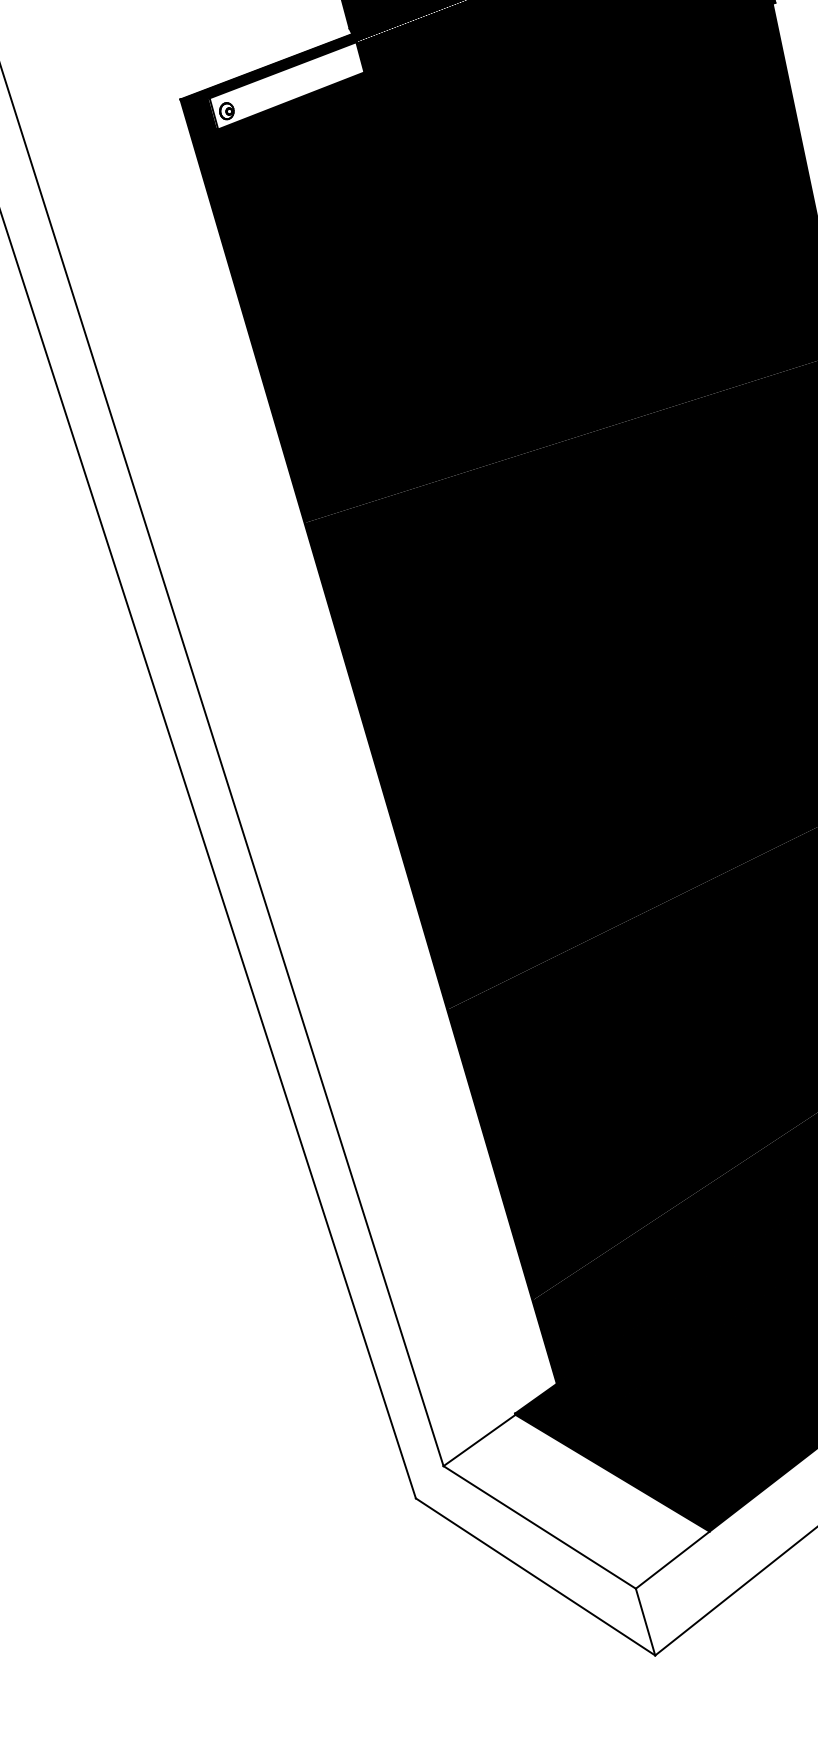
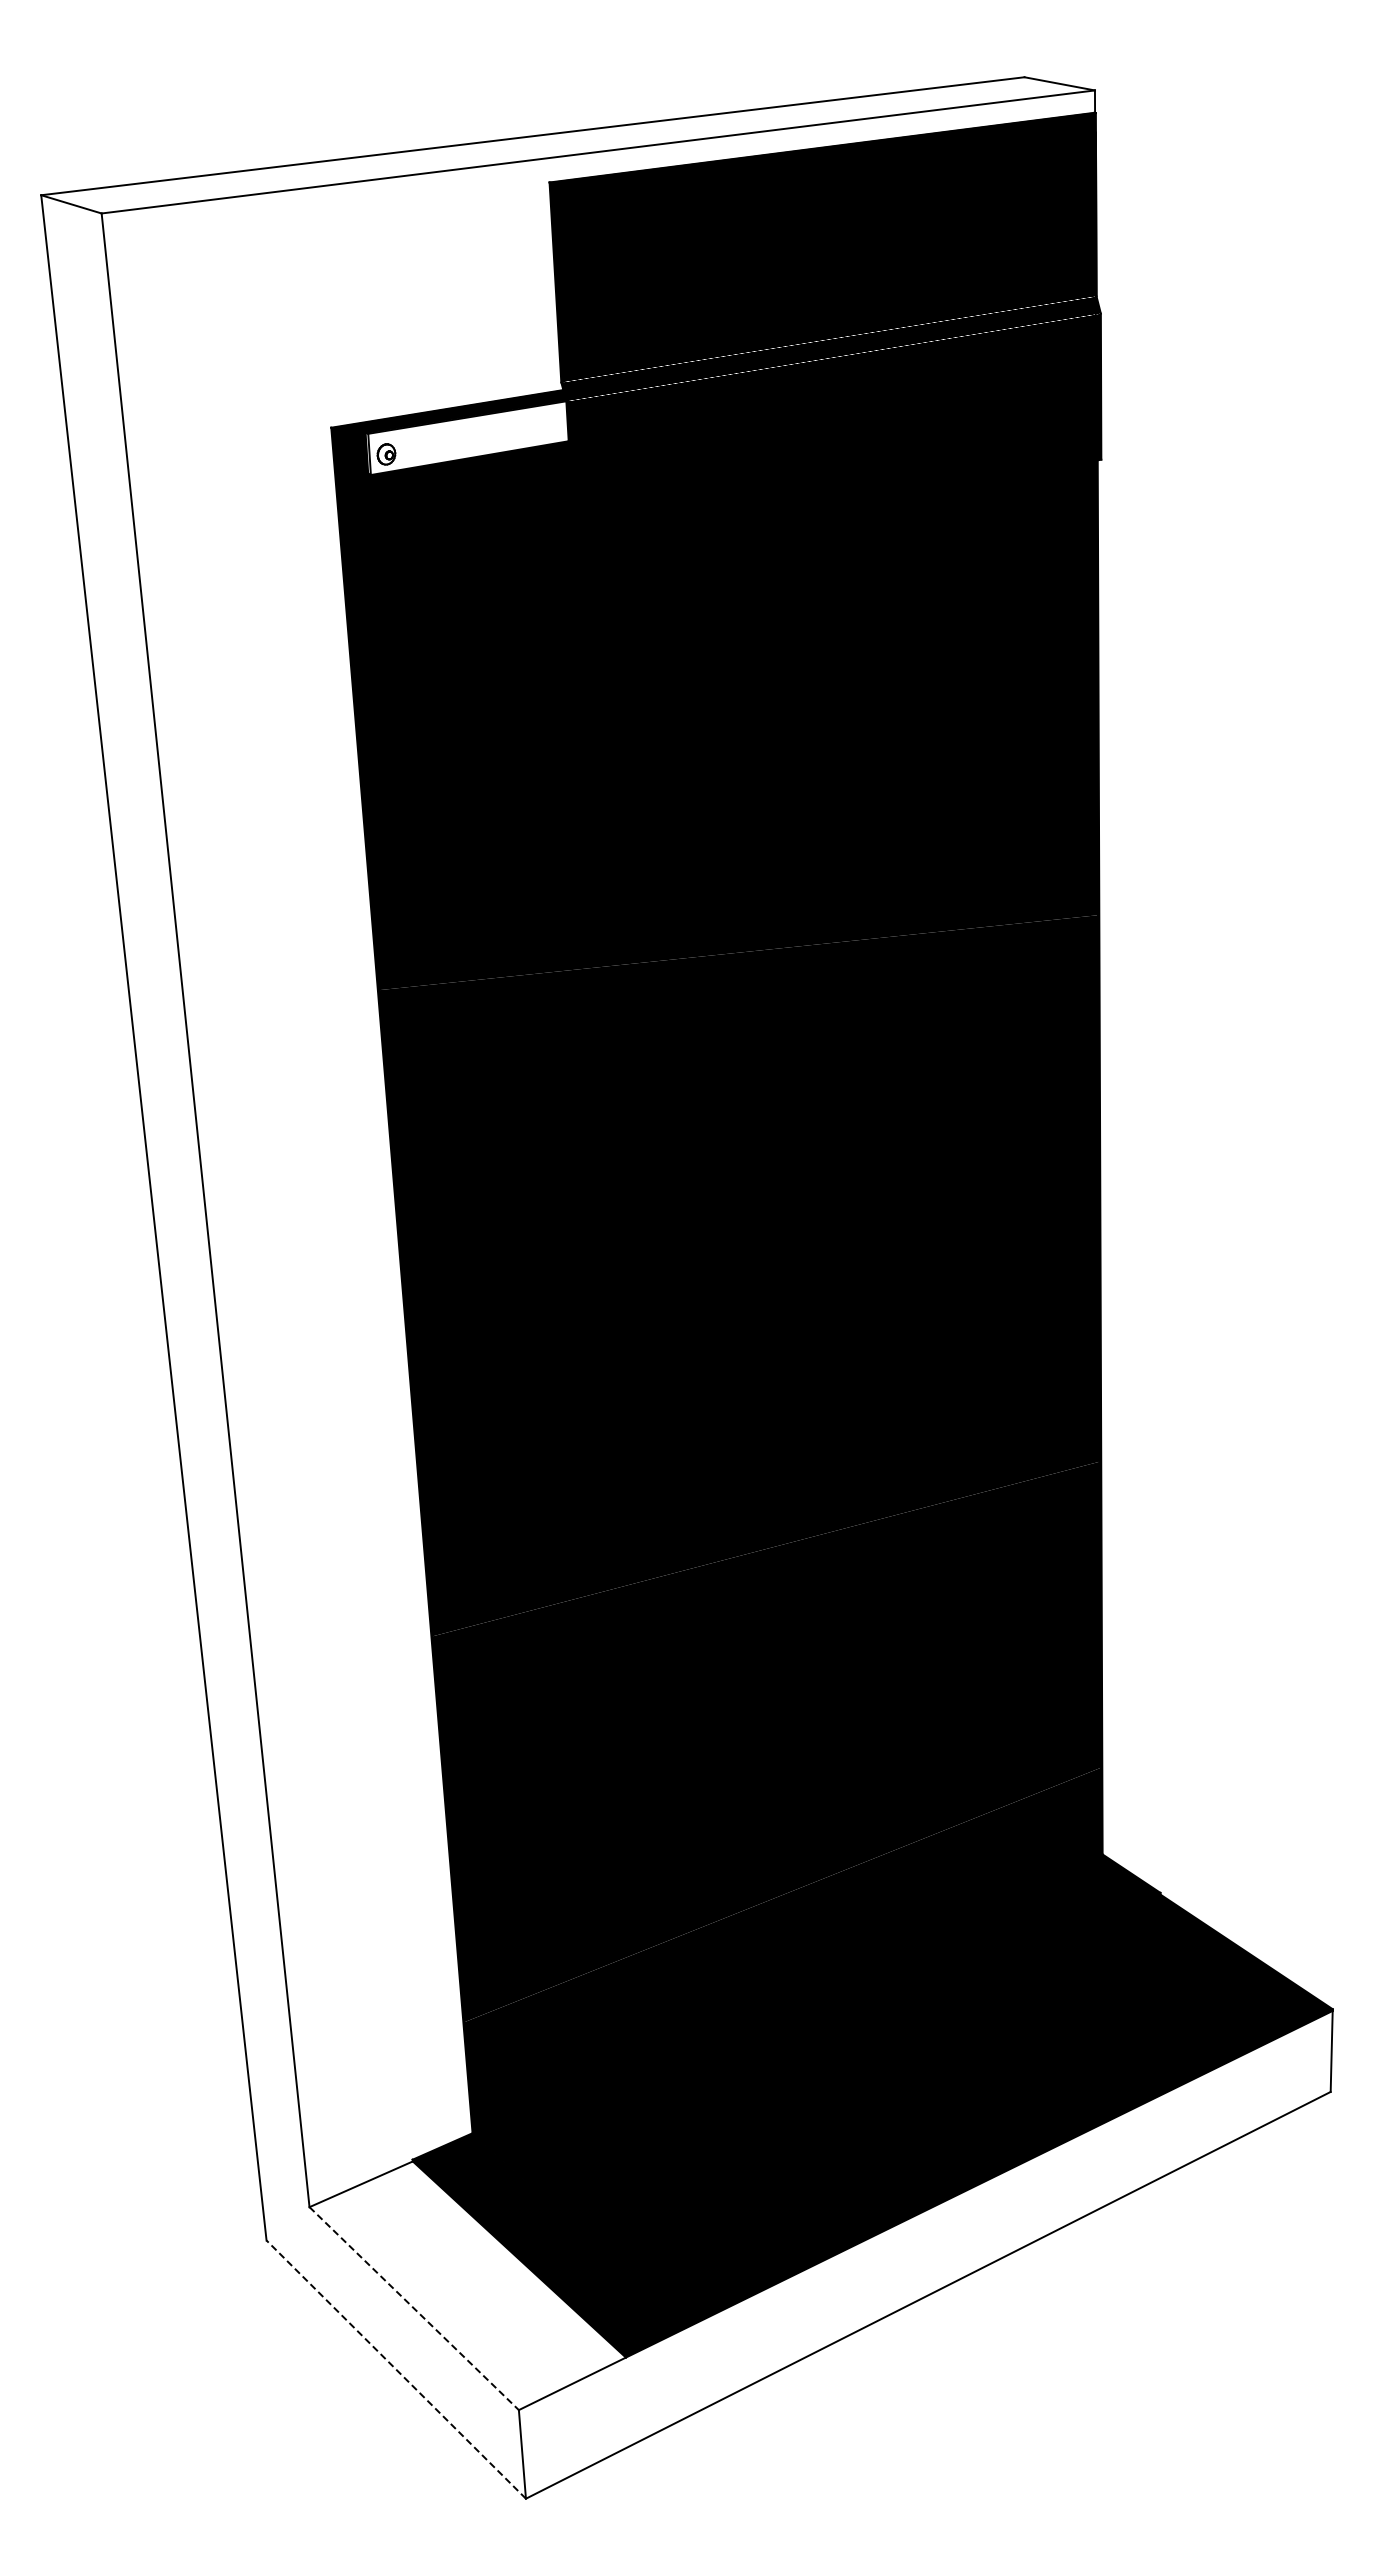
line: (539, 1527) -> (414, 2308), solid -> dashed
line: (534, 1576) -> (395, 2369), solid -> dashed

